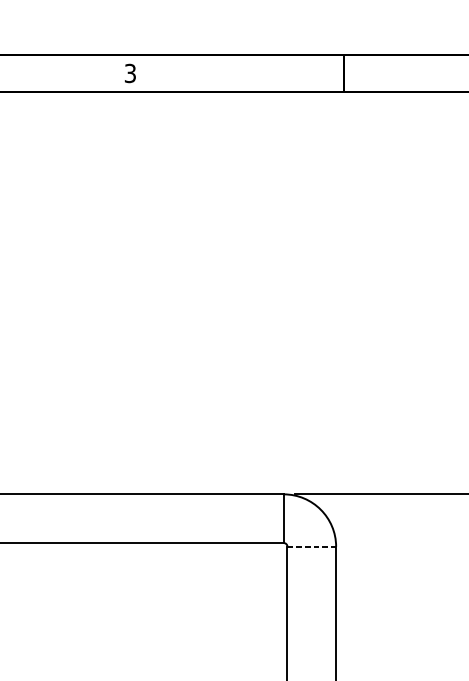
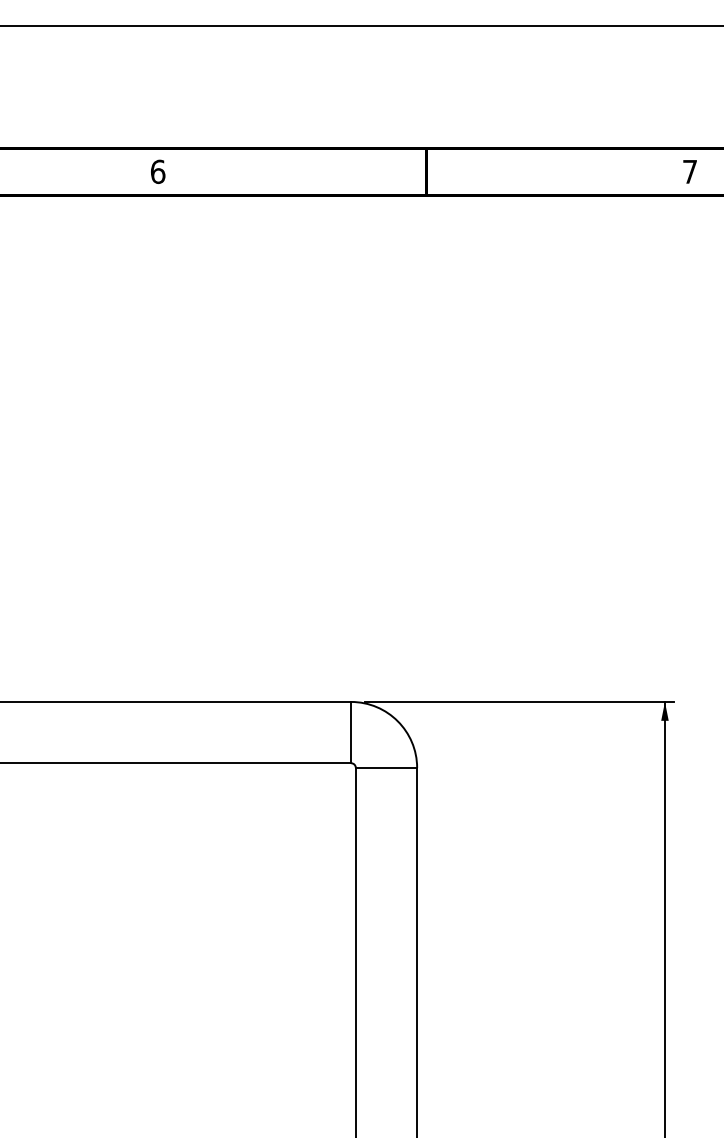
text: (130, 73) -> (158, 171), 3 -> 6
line: (311, 546) -> (386, 767), dashed -> solid

